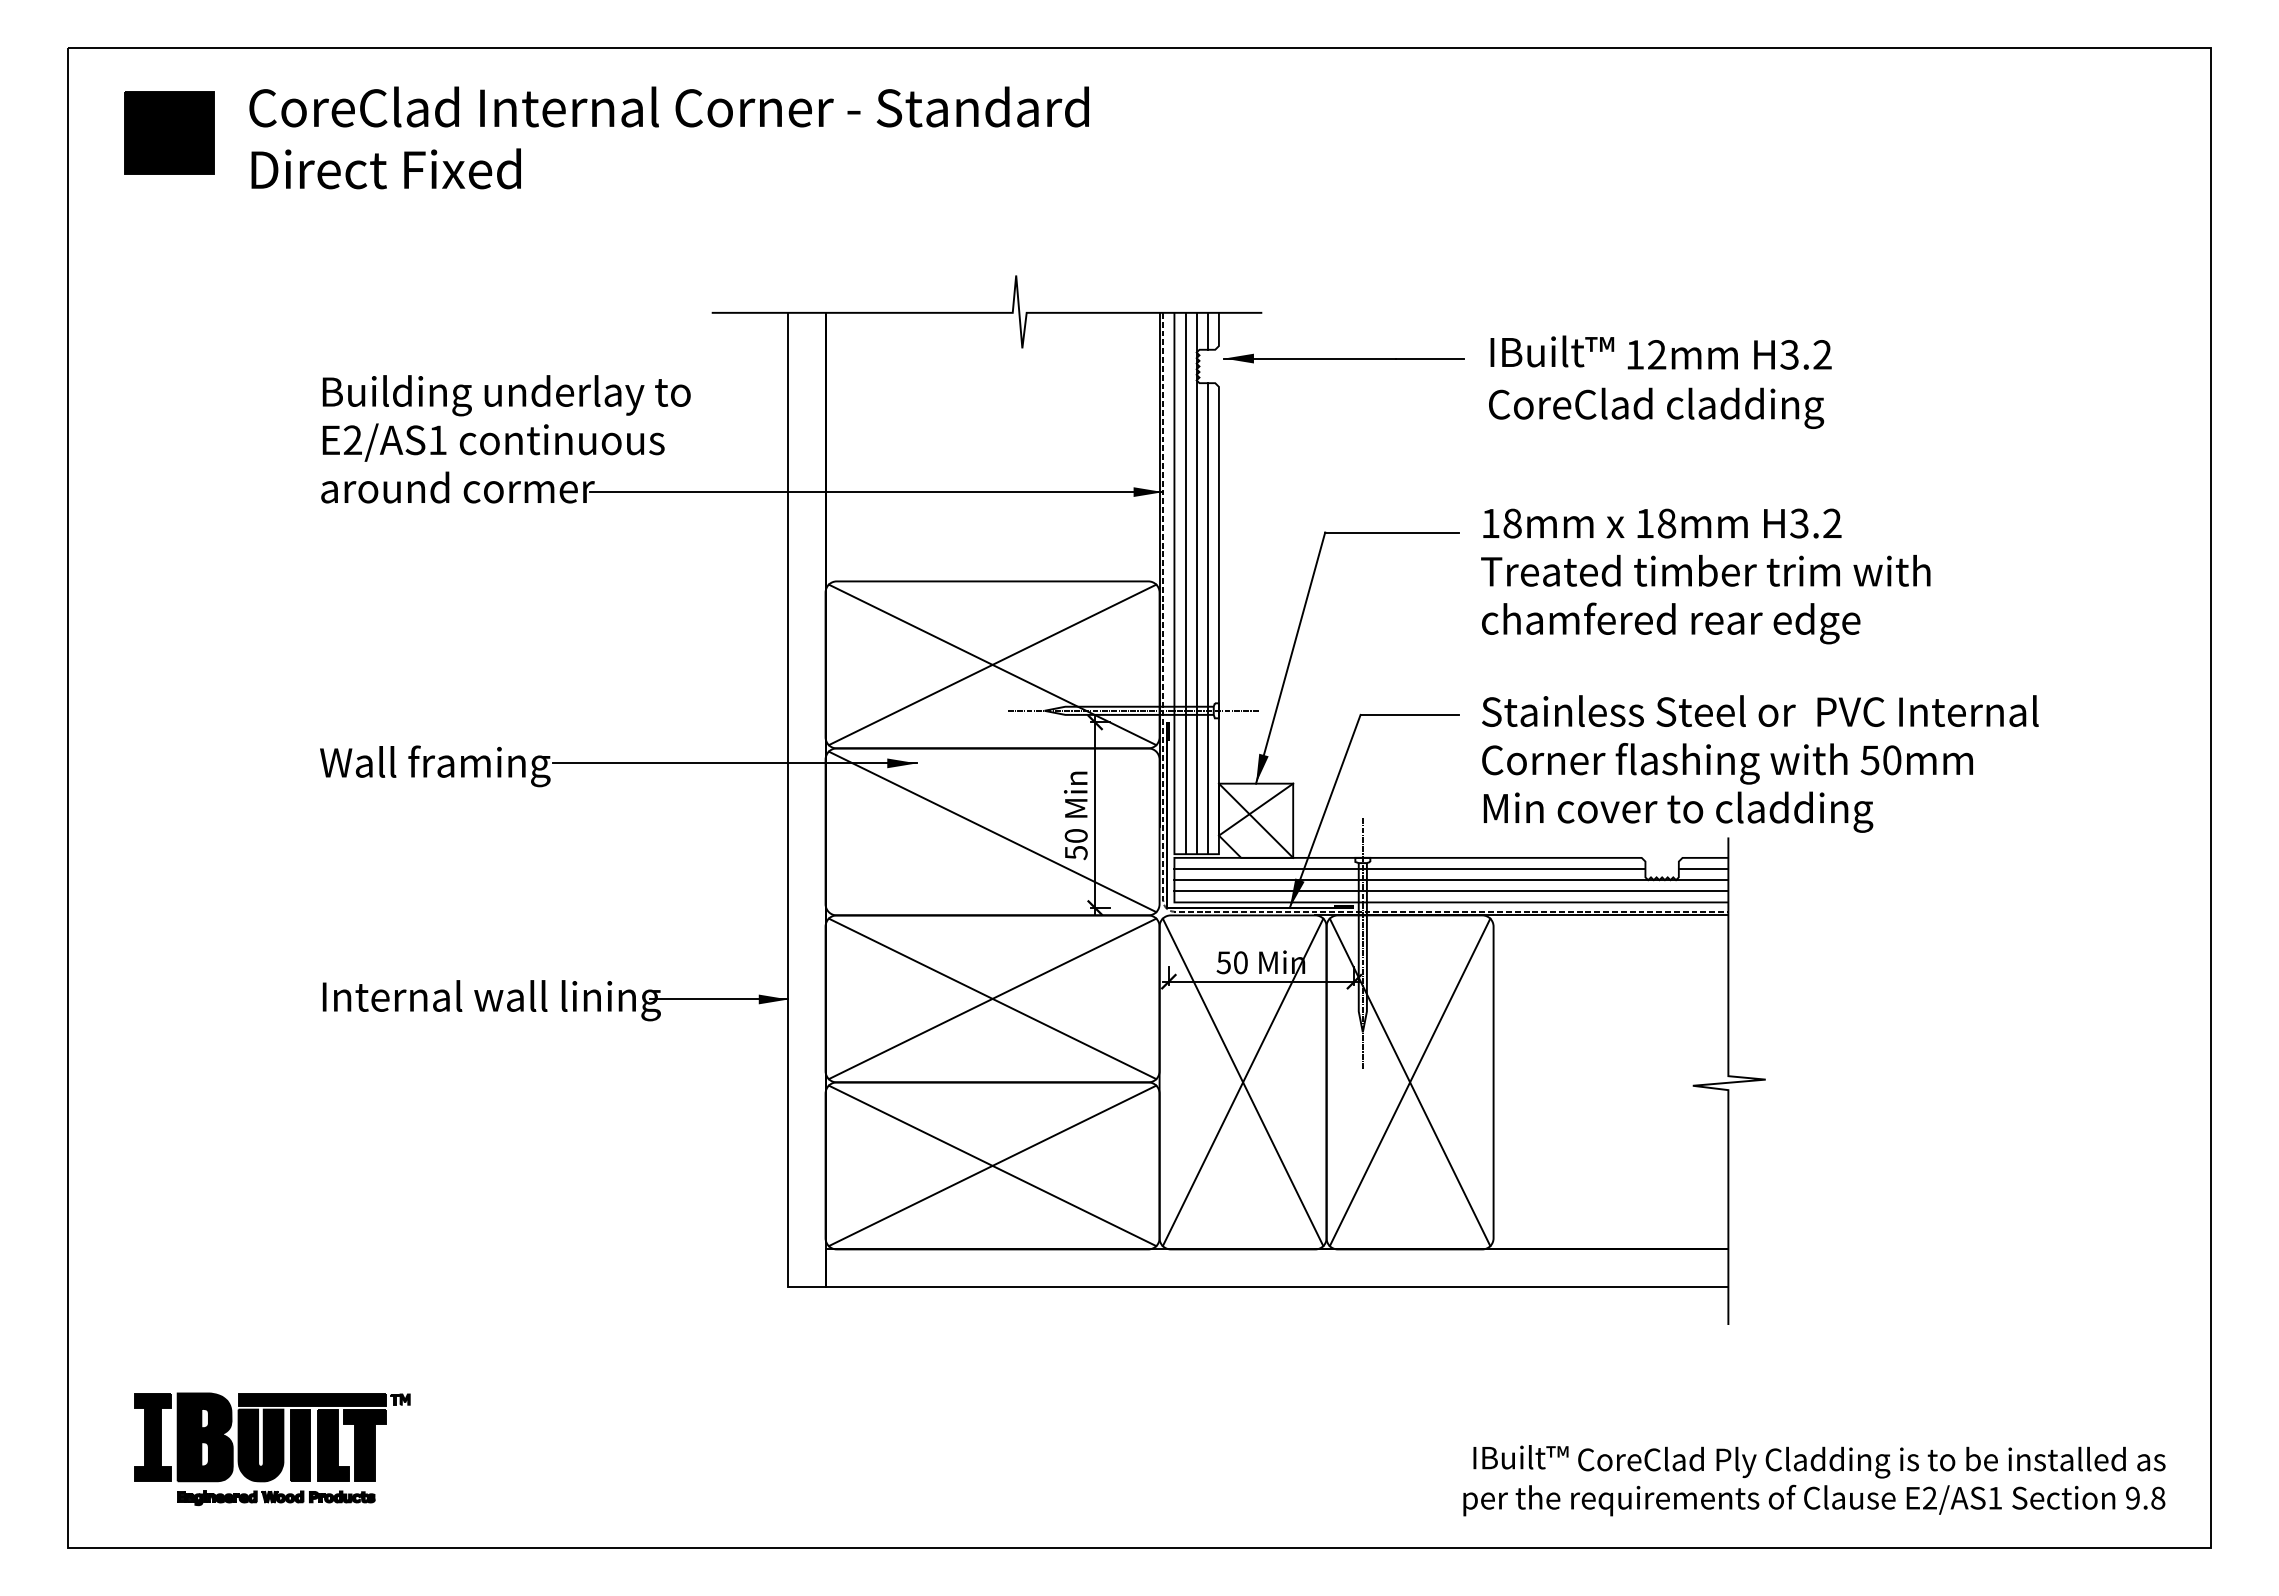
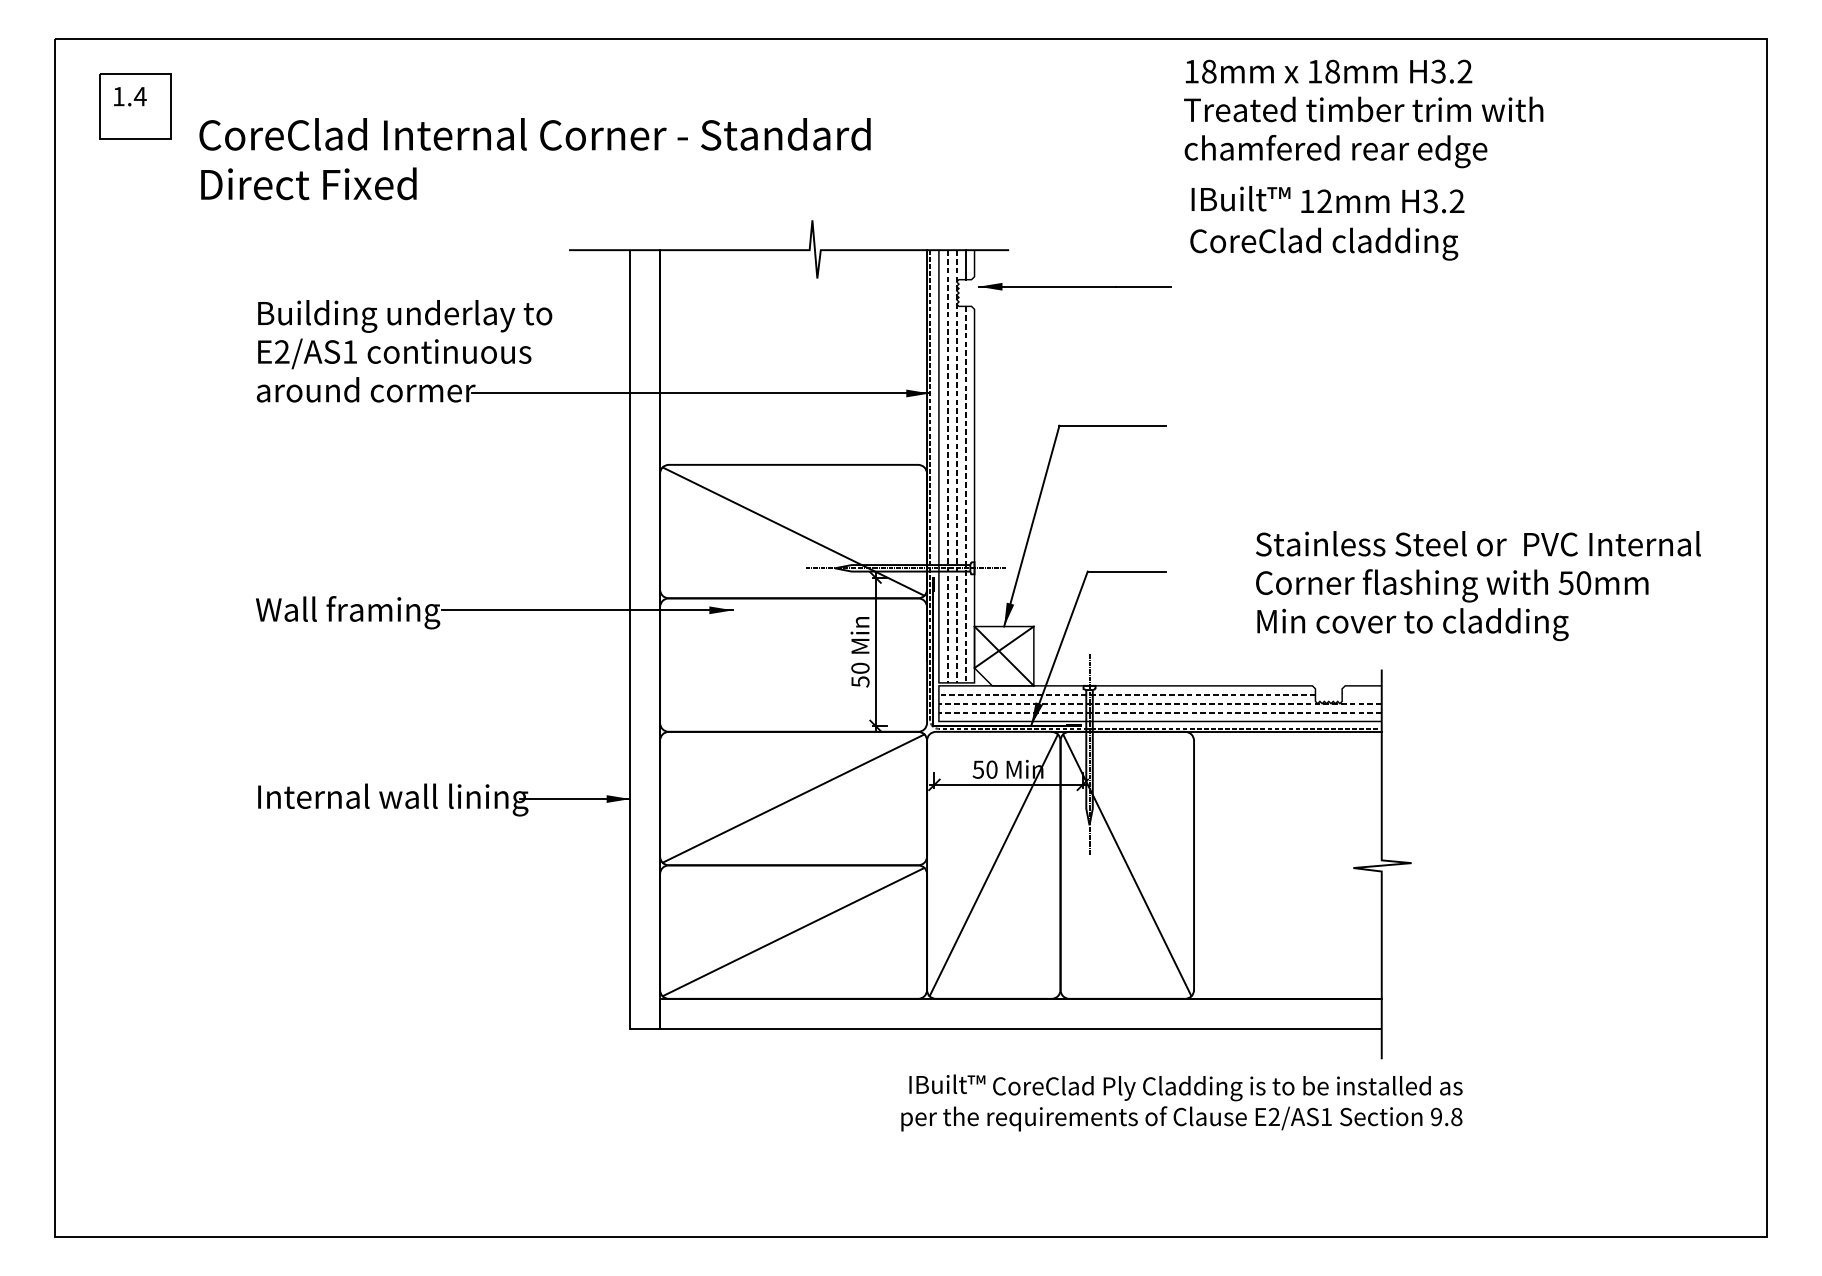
fill: (168, 132) -> (134, 105), removed
text: (668, 137) -> (534, 158), moved
text: (1660, 381) -> (1327, 222), moved
text: (1705, 576) -> (1363, 113), moved
line: (1185, 583) -> (947, 466), solid -> dashed
line: (1196, 583) -> (956, 466), solid -> dashed
line: (1207, 618) -> (965, 494), solid -> dashed
line: (992, 664) -> (793, 531), removed
text: (1760, 763) -> (1478, 585), moved
line: (992, 831) -> (793, 664), removed
line: (1409, 869) -> (1126, 695), solid -> dashed
line: (1703, 869) -> (1361, 695), removed
line: (1451, 880) -> (1160, 703), solid -> dashed
line: (1451, 891) -> (1160, 712), solid -> dashed
line: (992, 998) -> (793, 798), removed
line: (1242, 1082) -> (993, 865), removed
line: (1409, 1082) -> (1126, 865), removed
line: (992, 1165) -> (793, 931), removed
part: (272, 1449) -> (217, 1158), removed
text: (1814, 1480) -> (1181, 1102), moved

